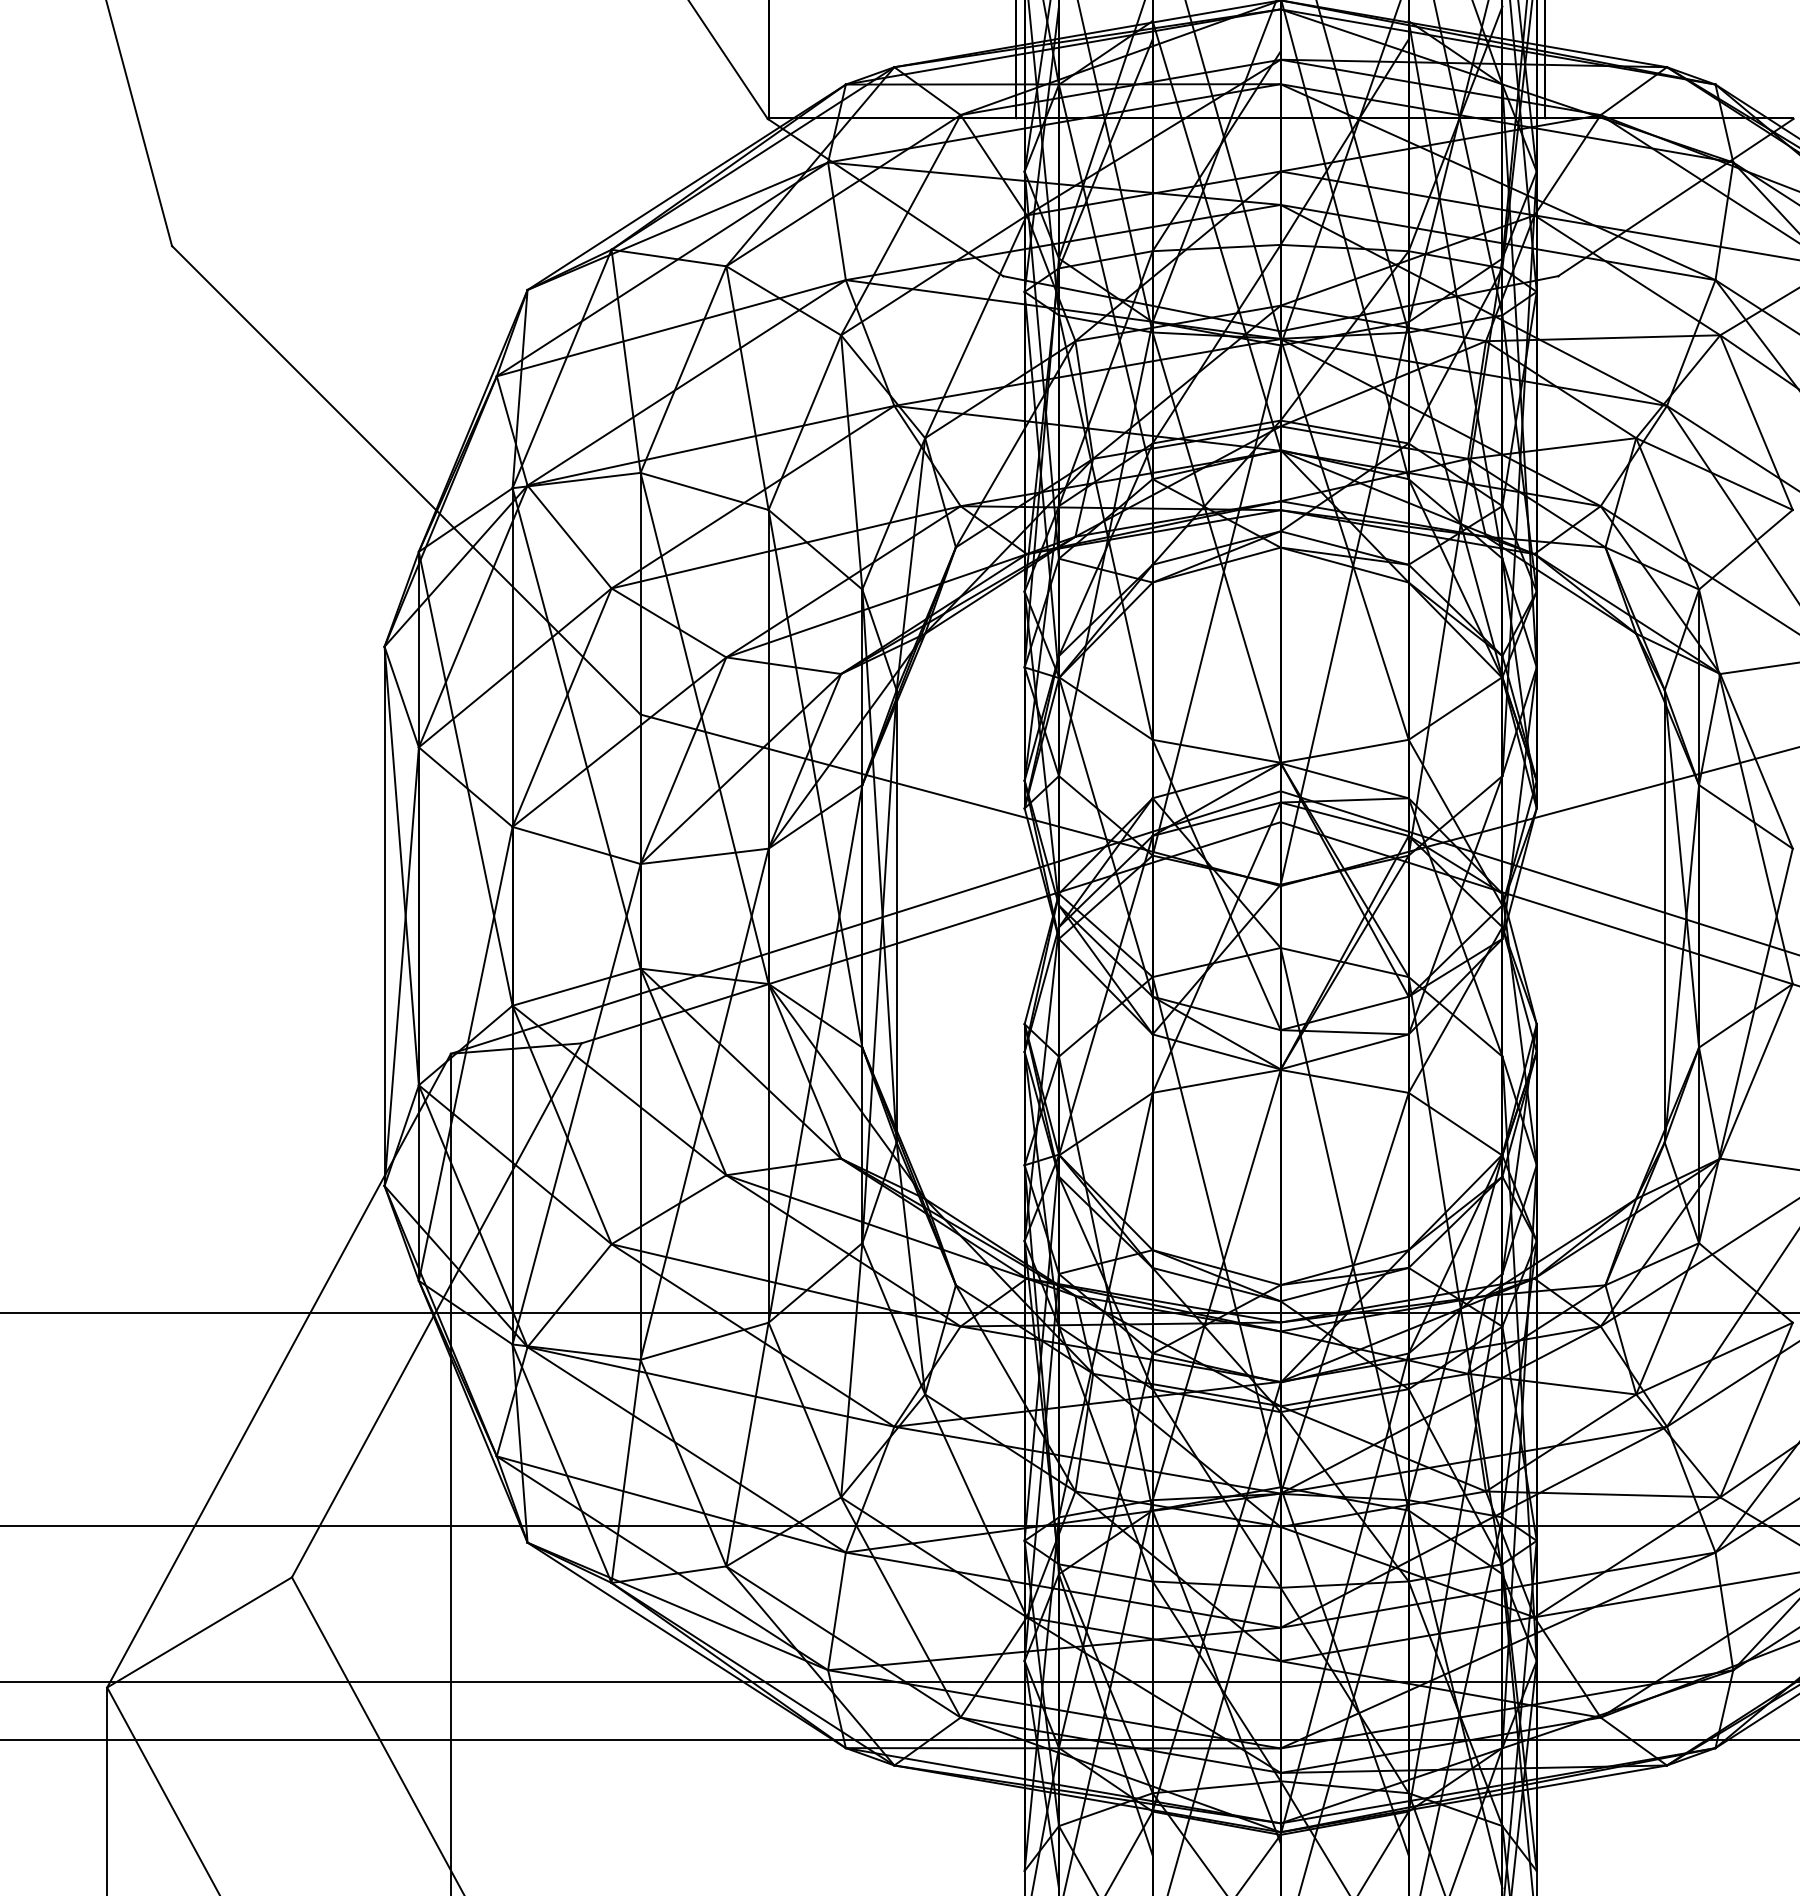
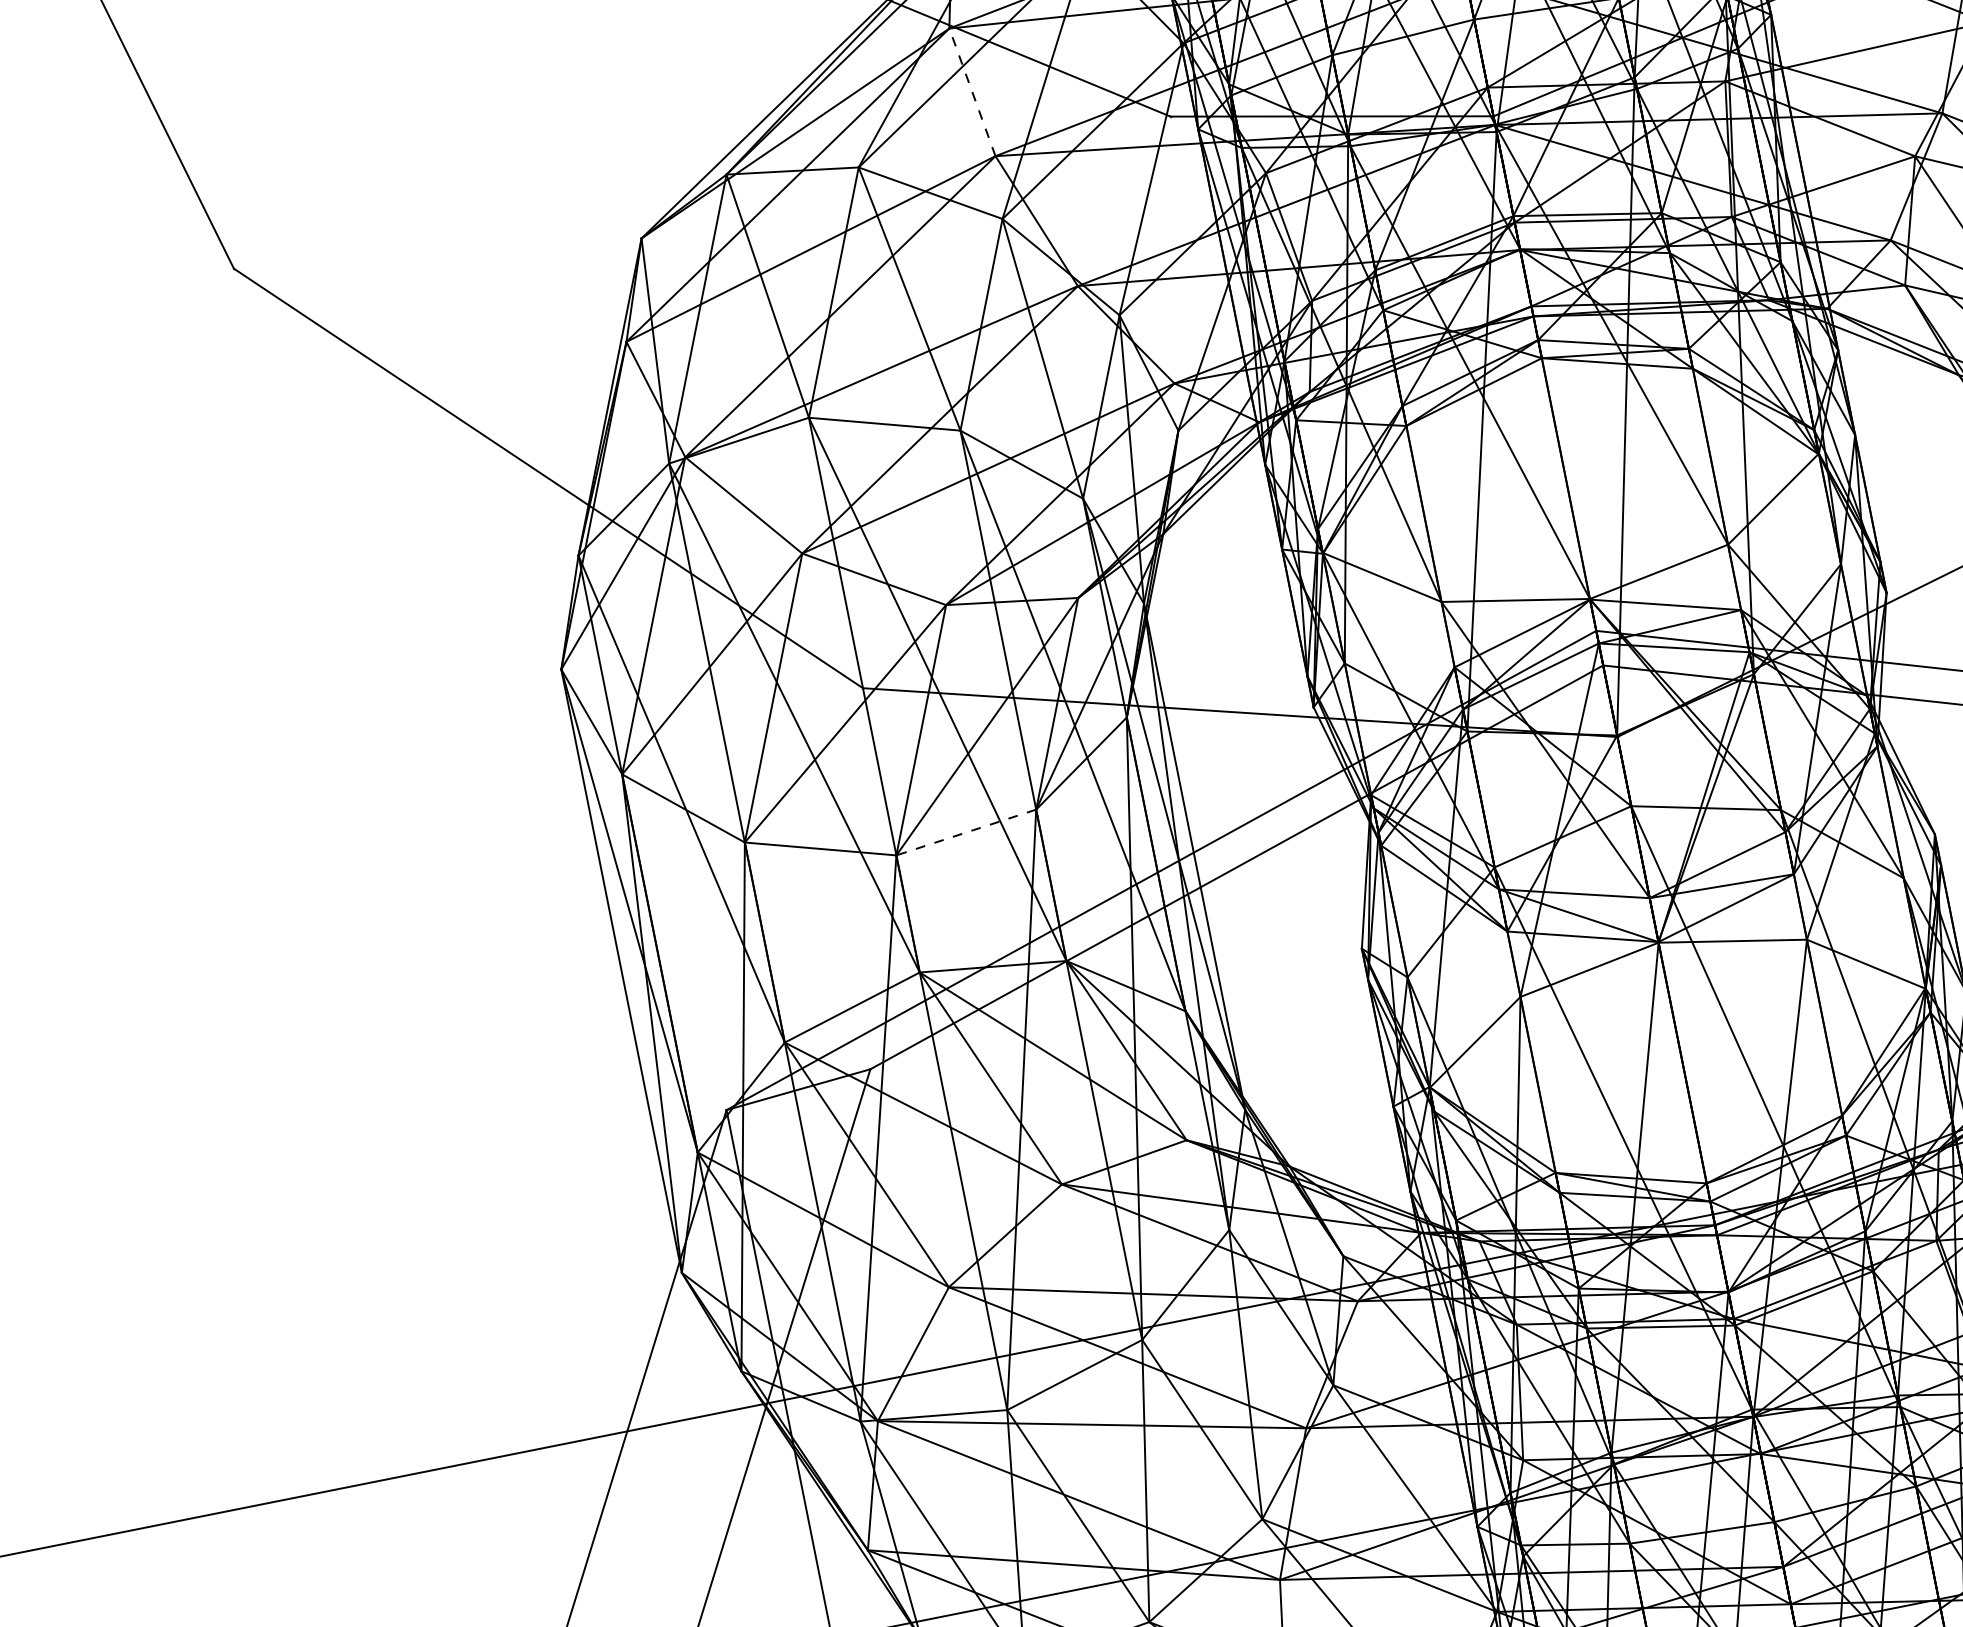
line: (836, 220) -> (971, 91), solid -> dashed
line: (704, 856) -> (966, 832), solid -> dashed

